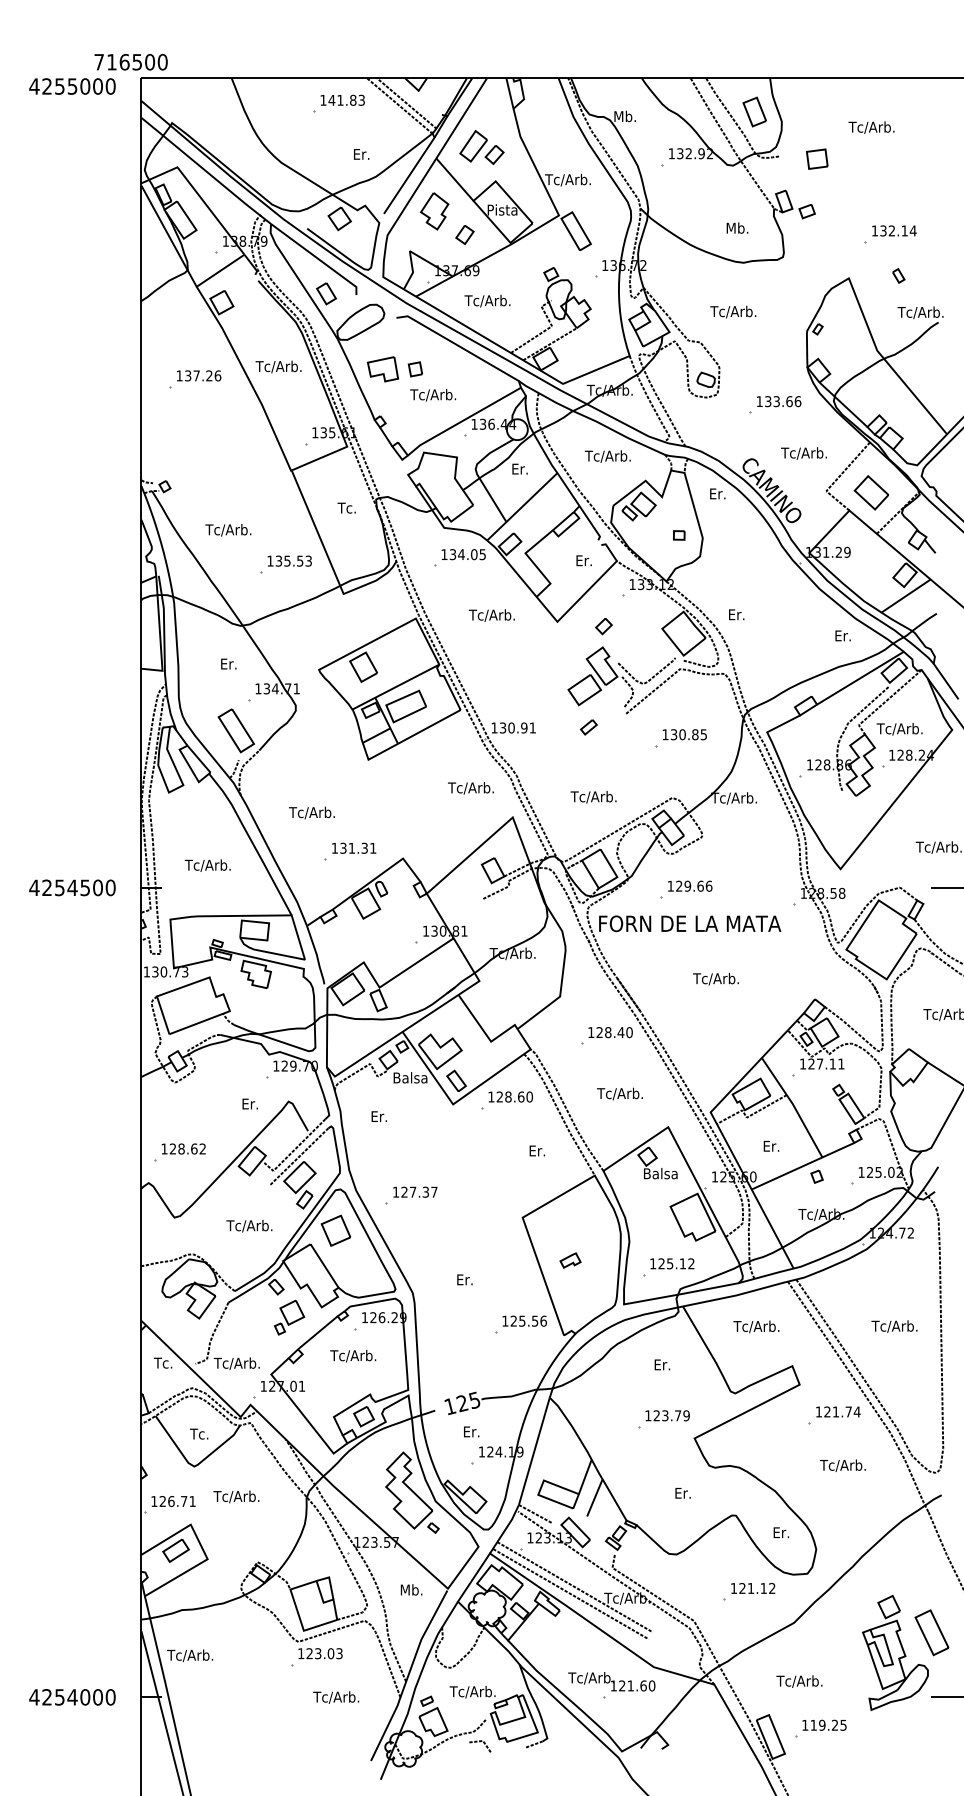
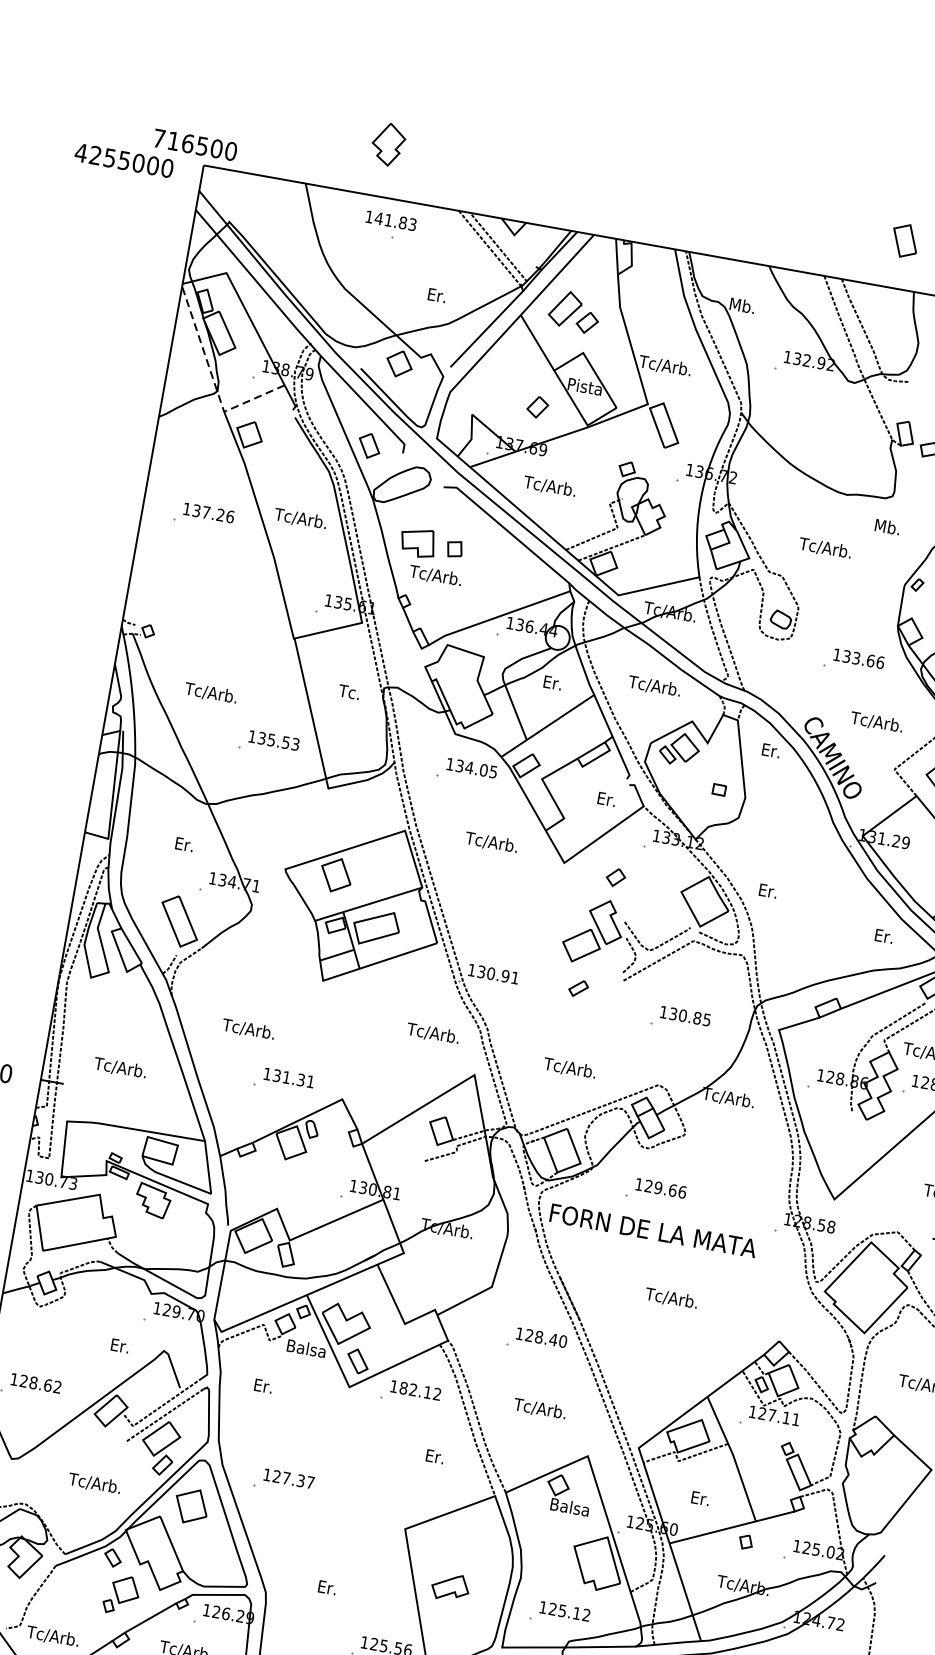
text: (342, 99) -> (391, 219), moved
part: (754, 111) -> (904, 240), moved
part: (434, 211) -> (388, 144), moved
text: (737, 227) -> (887, 526), moved
line: (182, 261) -> (213, 380), solid -> dashed
text: (433, 395) -> (435, 576), moved
text: (514, 1096) -> (420, 1390), 128.60 -> 182.12
part: (570, 1260) -> (450, 1587), size x1.6

